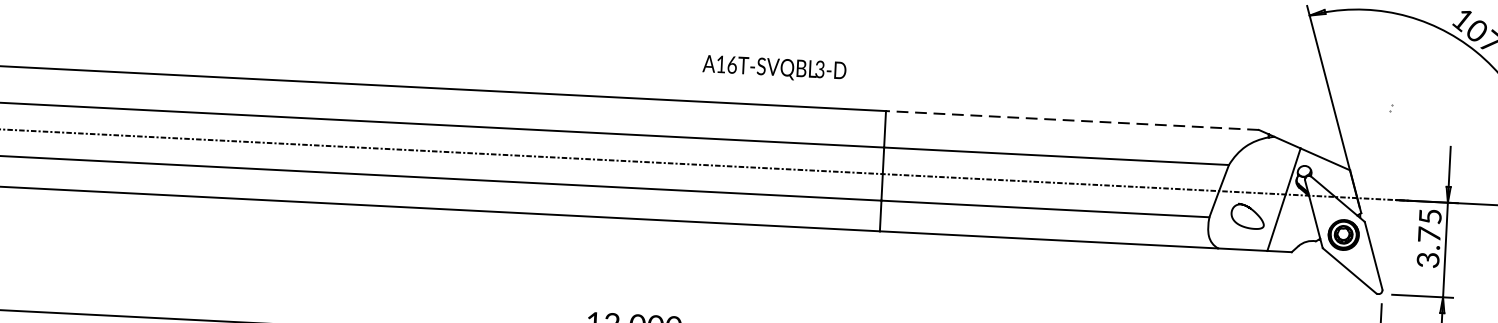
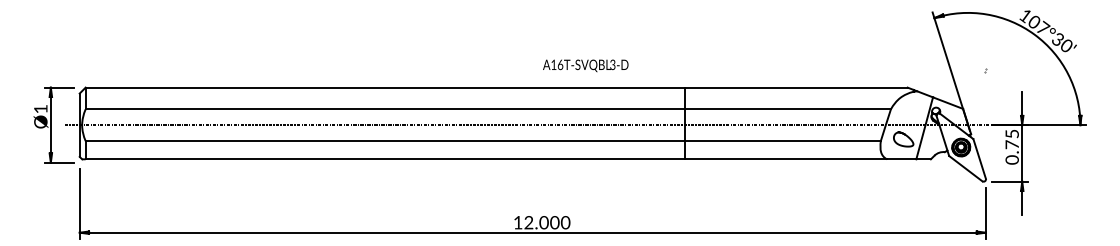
text: (774, 68) -> (585, 65), moved
line: (1072, 120) -> (796, 87), dashed -> solid
text: (1428, 259) -> (1012, 159), 3.75 -> 0.75

